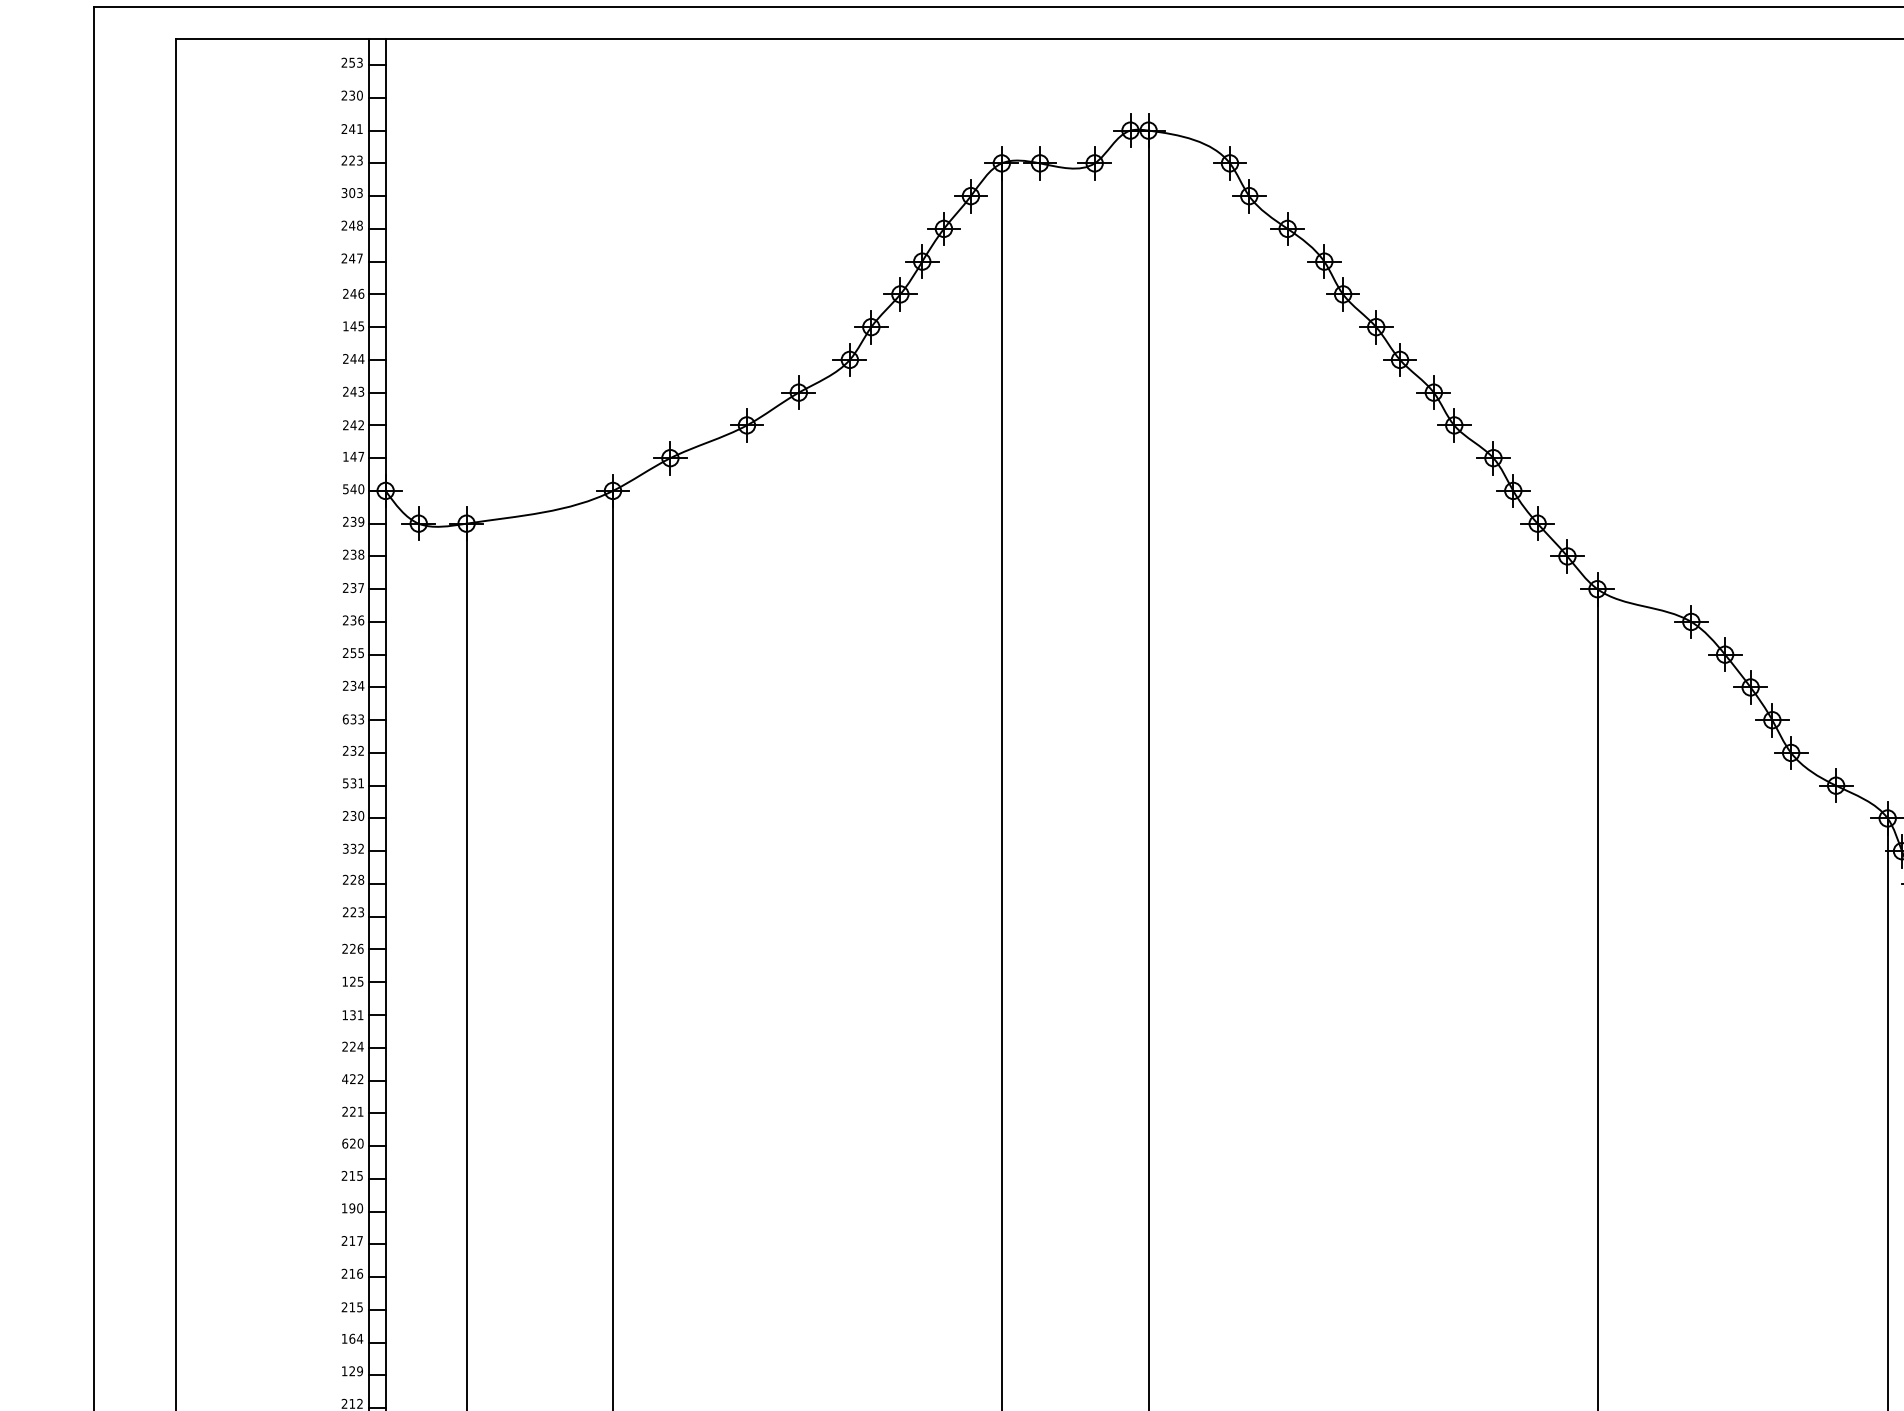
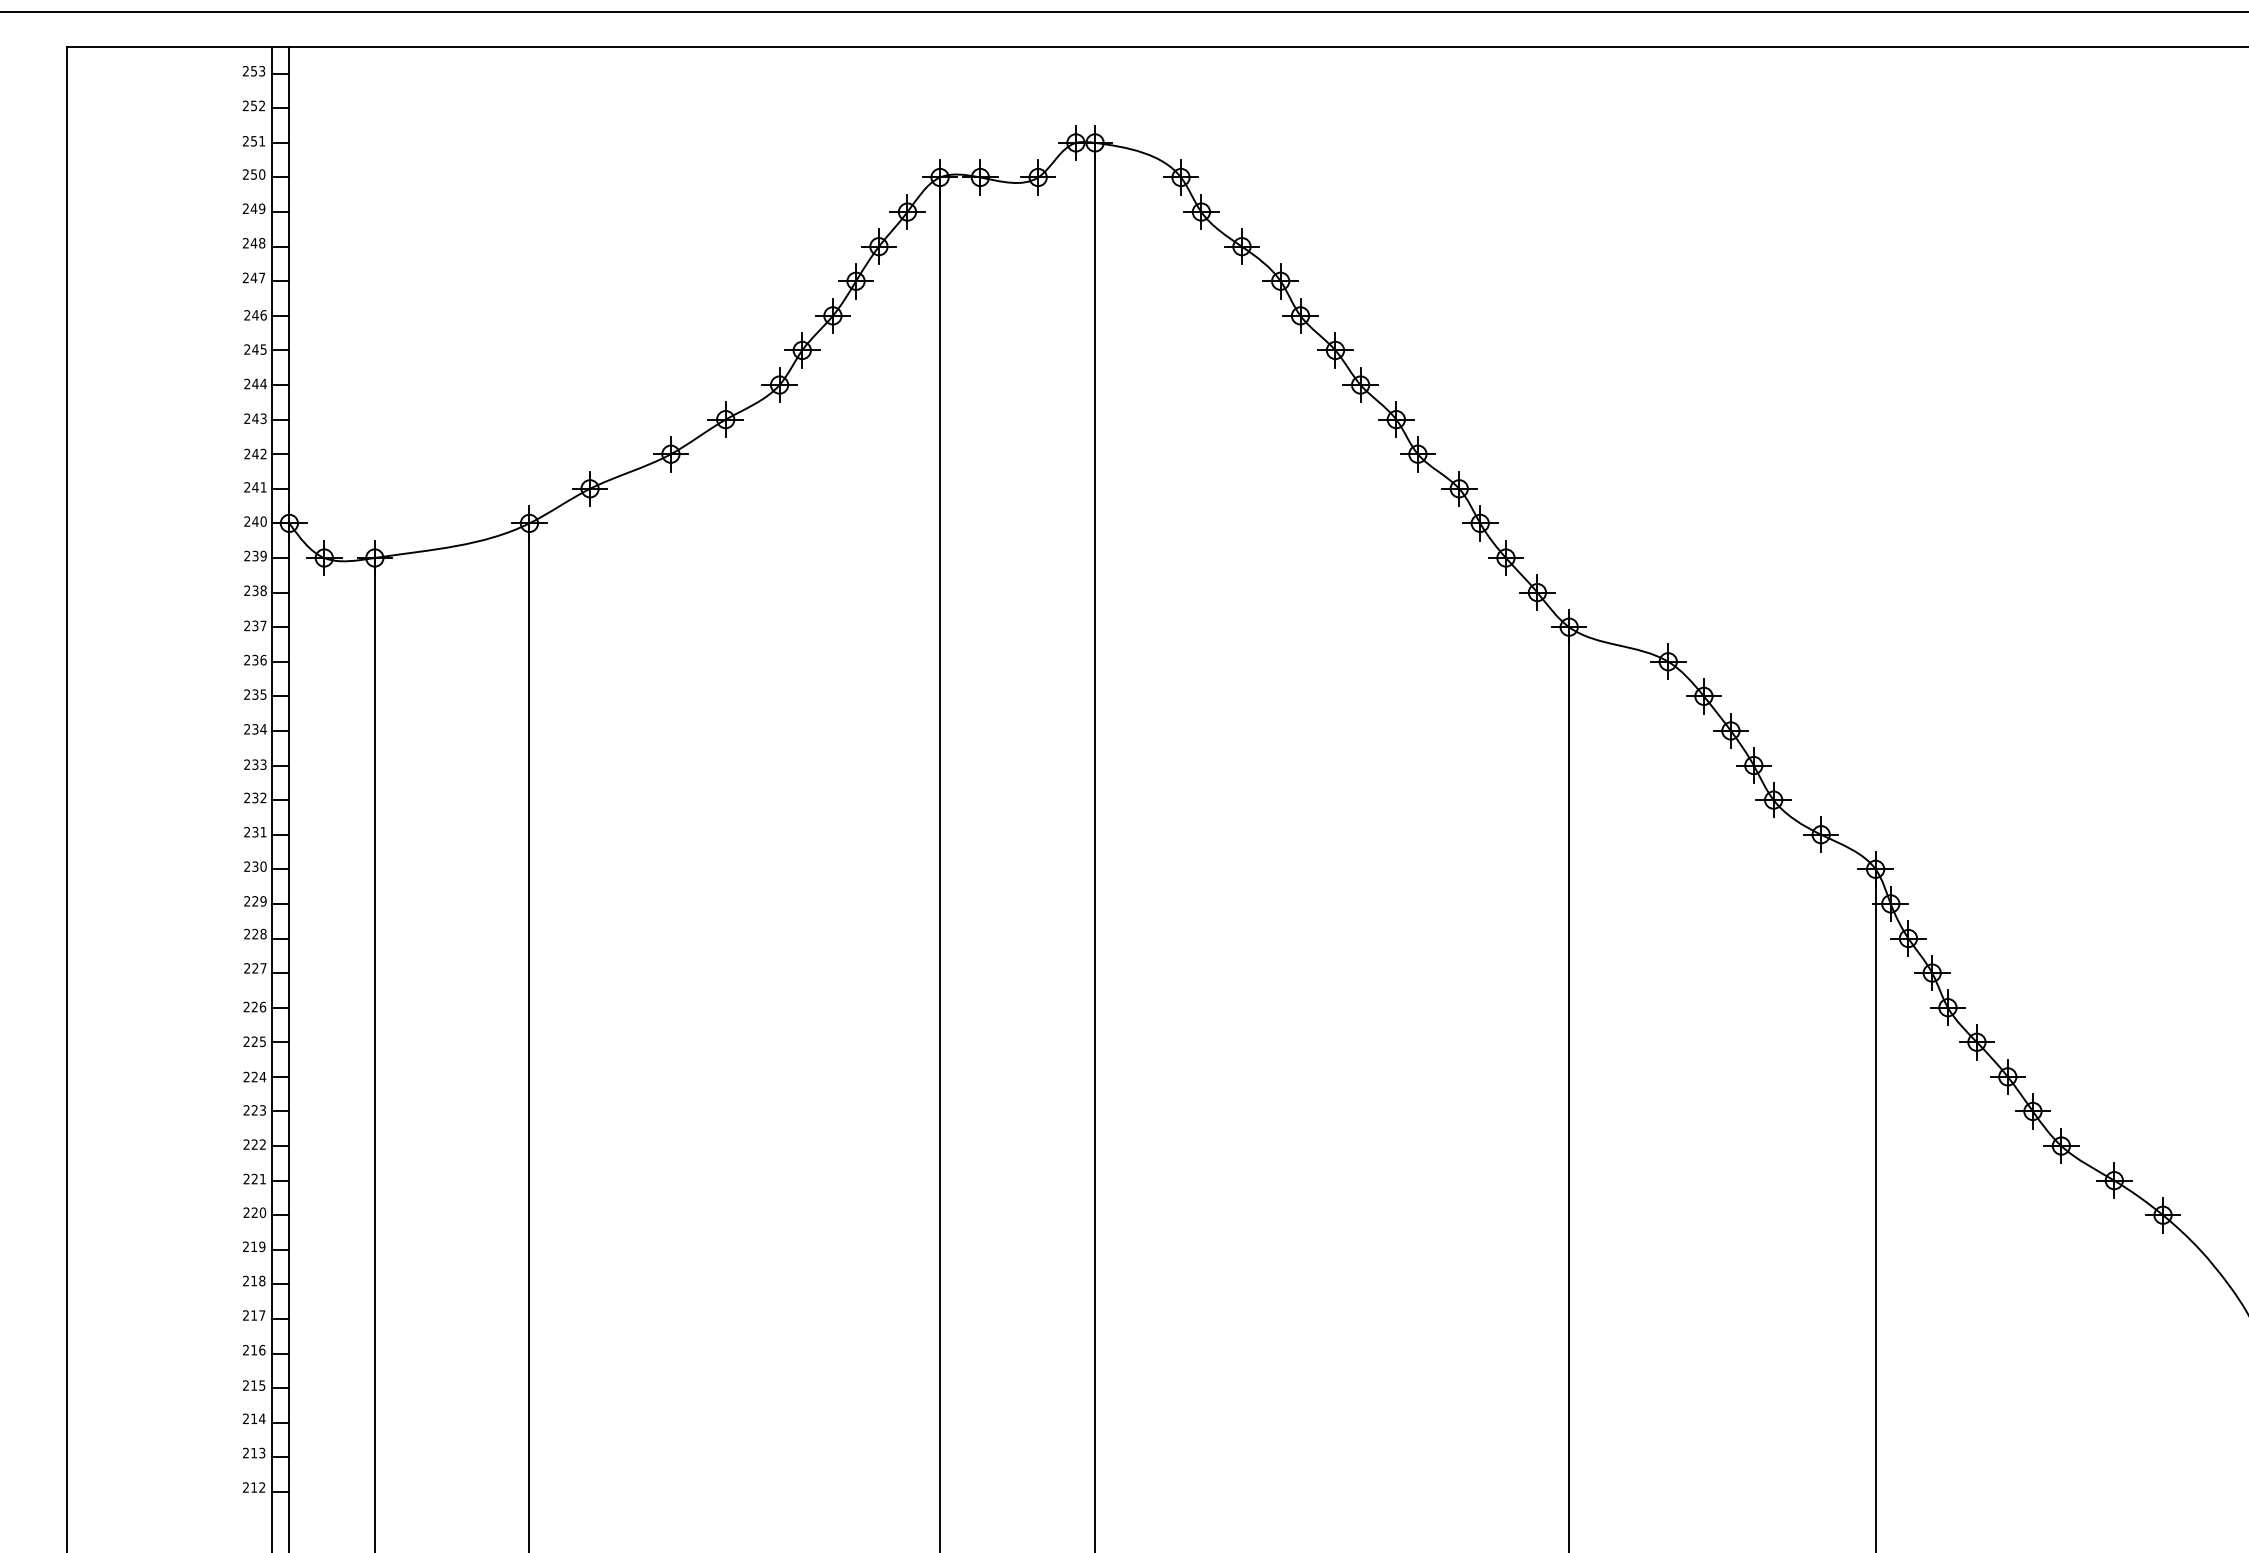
text: (356, 95) -> (258, 105), 230 -> 252
text: (351, 129) -> (253, 141), 241 -> 251
text: (356, 160) -> (258, 174), 223 -> 250
text: (351, 192) -> (253, 208), 303 -> 249
text: (346, 326) -> (247, 349), 145 -> 245
text: (353, 456) -> (255, 487), 147 -> 241
text: (346, 489) -> (247, 521), 540 -> 240
text: (353, 651) -> (255, 693), 255 -> 235
text: (346, 719) -> (247, 764), 633 -> 233
text: (346, 782) -> (247, 831), 531 -> 231
text: (353, 848) -> (255, 901), 332 -> 229
text: (361, 912) -> (263, 968), 223 -> 227
text: (345, 981) -> (246, 1041), 125 -> 225
text: (352, 1014) -> (254, 1076), 131 -> 224
text: (360, 1046) -> (262, 1110), 224 -> 223
text: (345, 1079) -> (246, 1144), 422 -> 222
text: (345, 1143) -> (246, 1212), 620 -> 220
text: (360, 1175) -> (262, 1246), 215 -> 219
text: (352, 1207) -> (254, 1280), 190 -> 218
text: (348, 1338) -> (250, 1418), 164 -> 214
text: (352, 1370) -> (254, 1452), 129 -> 213

